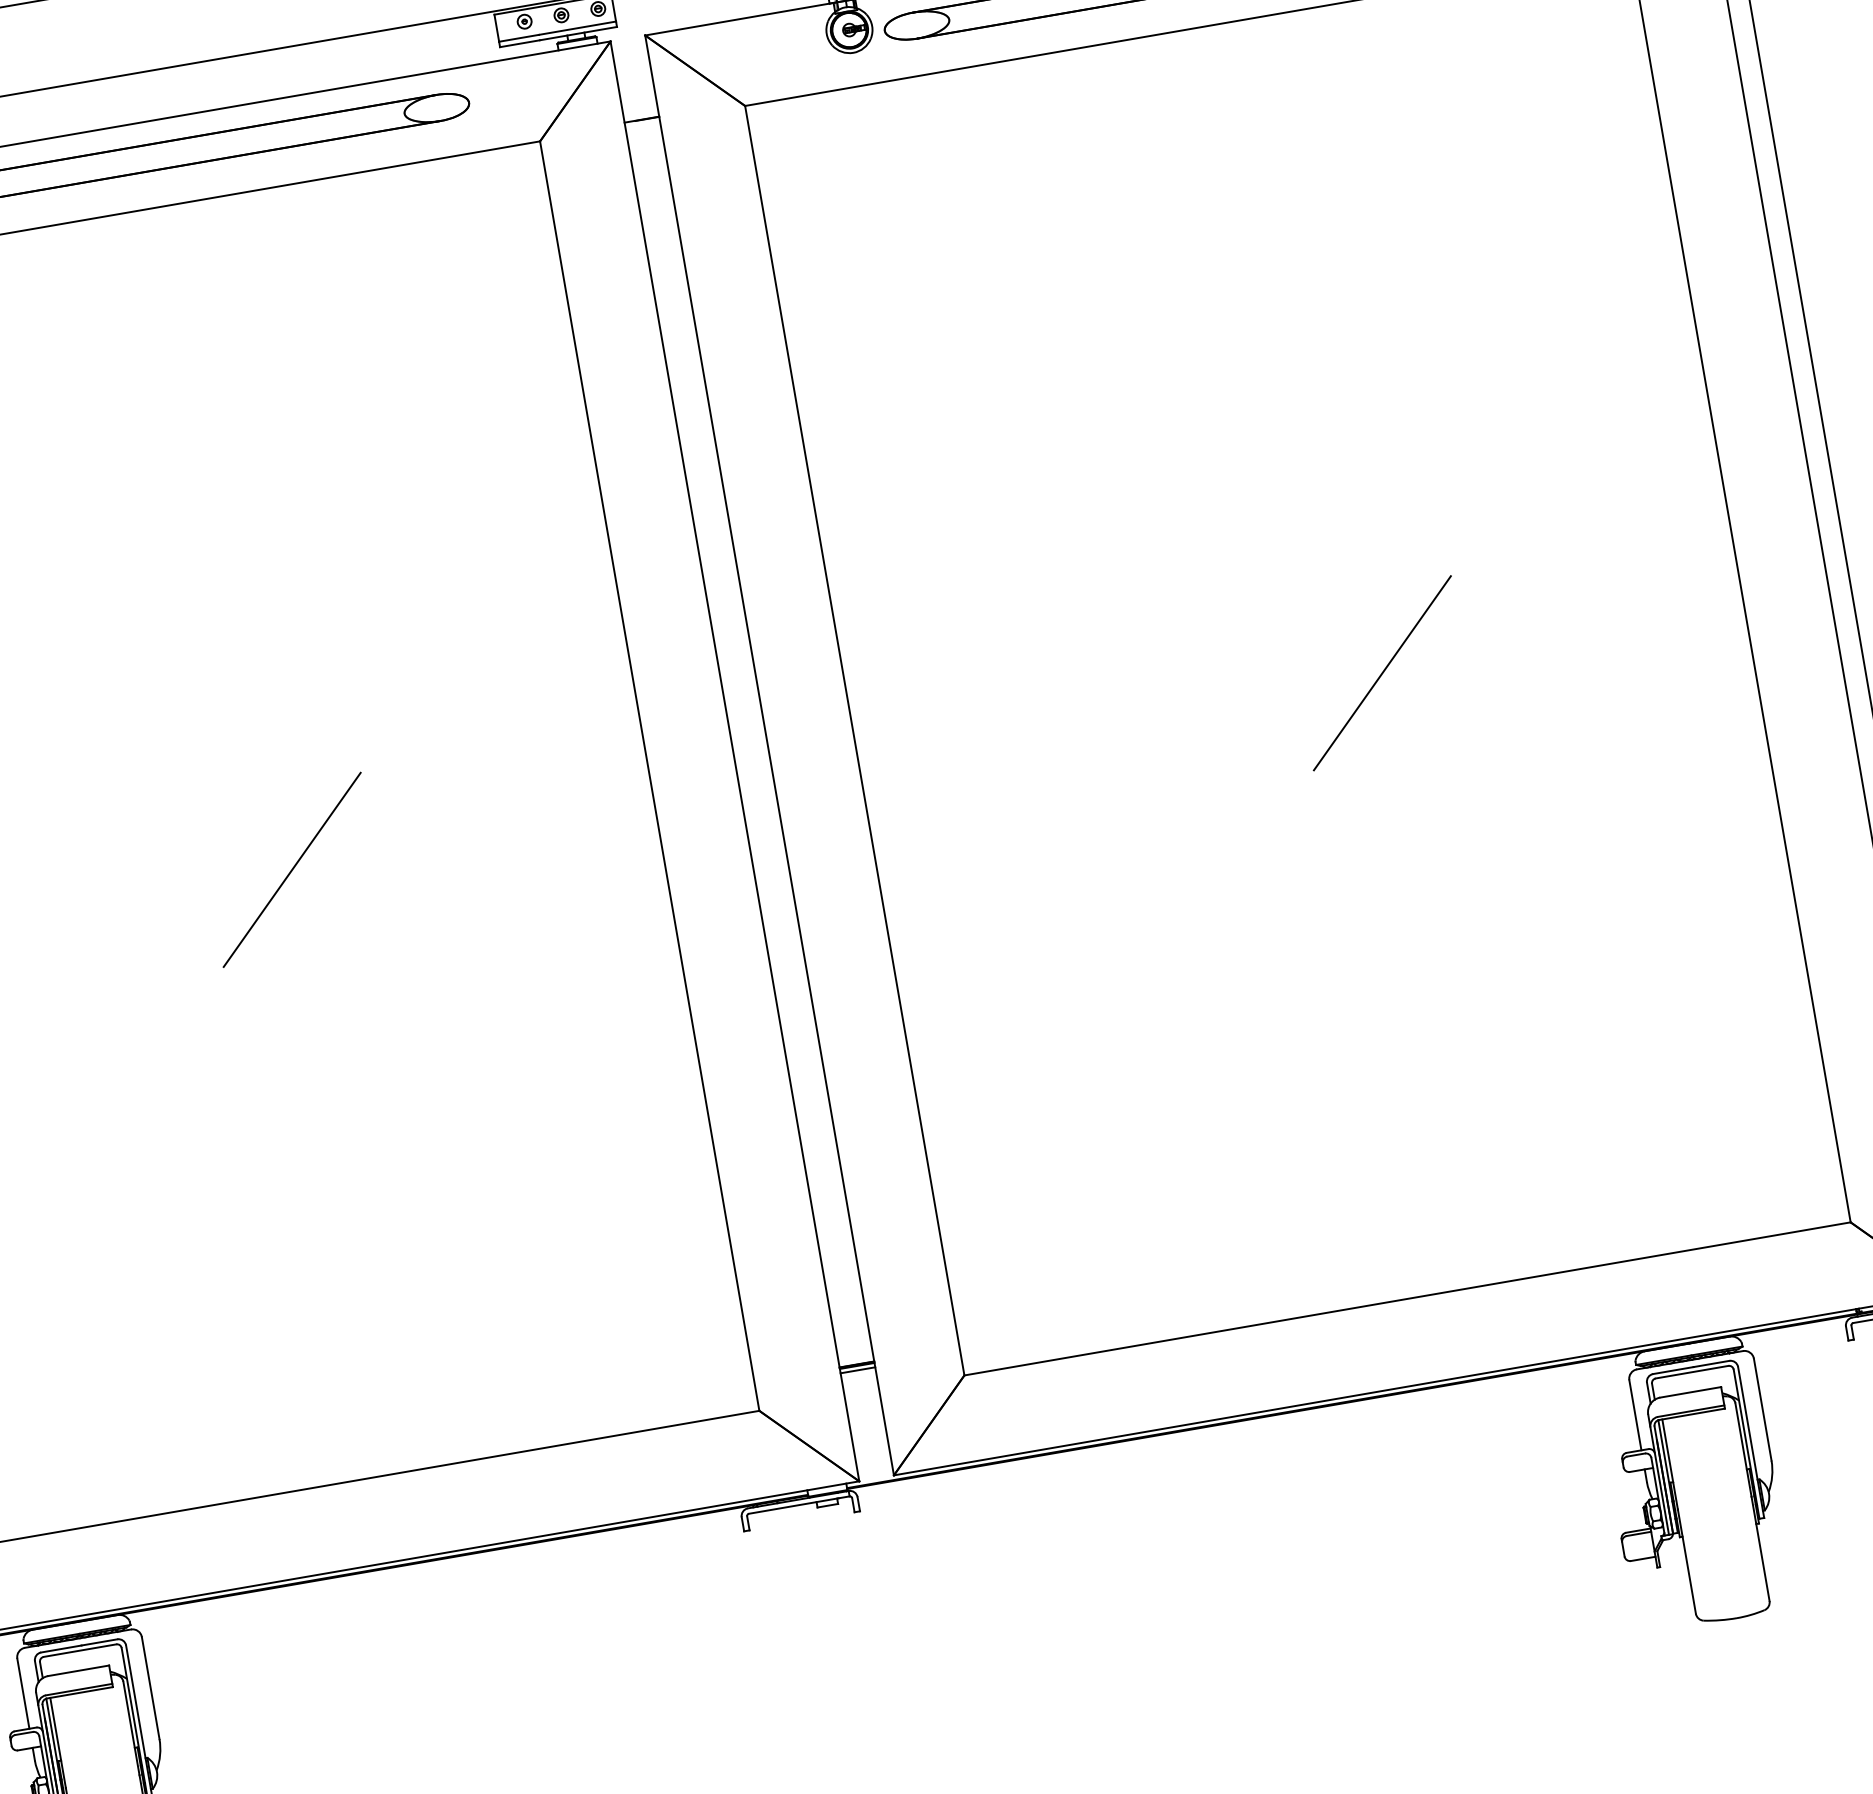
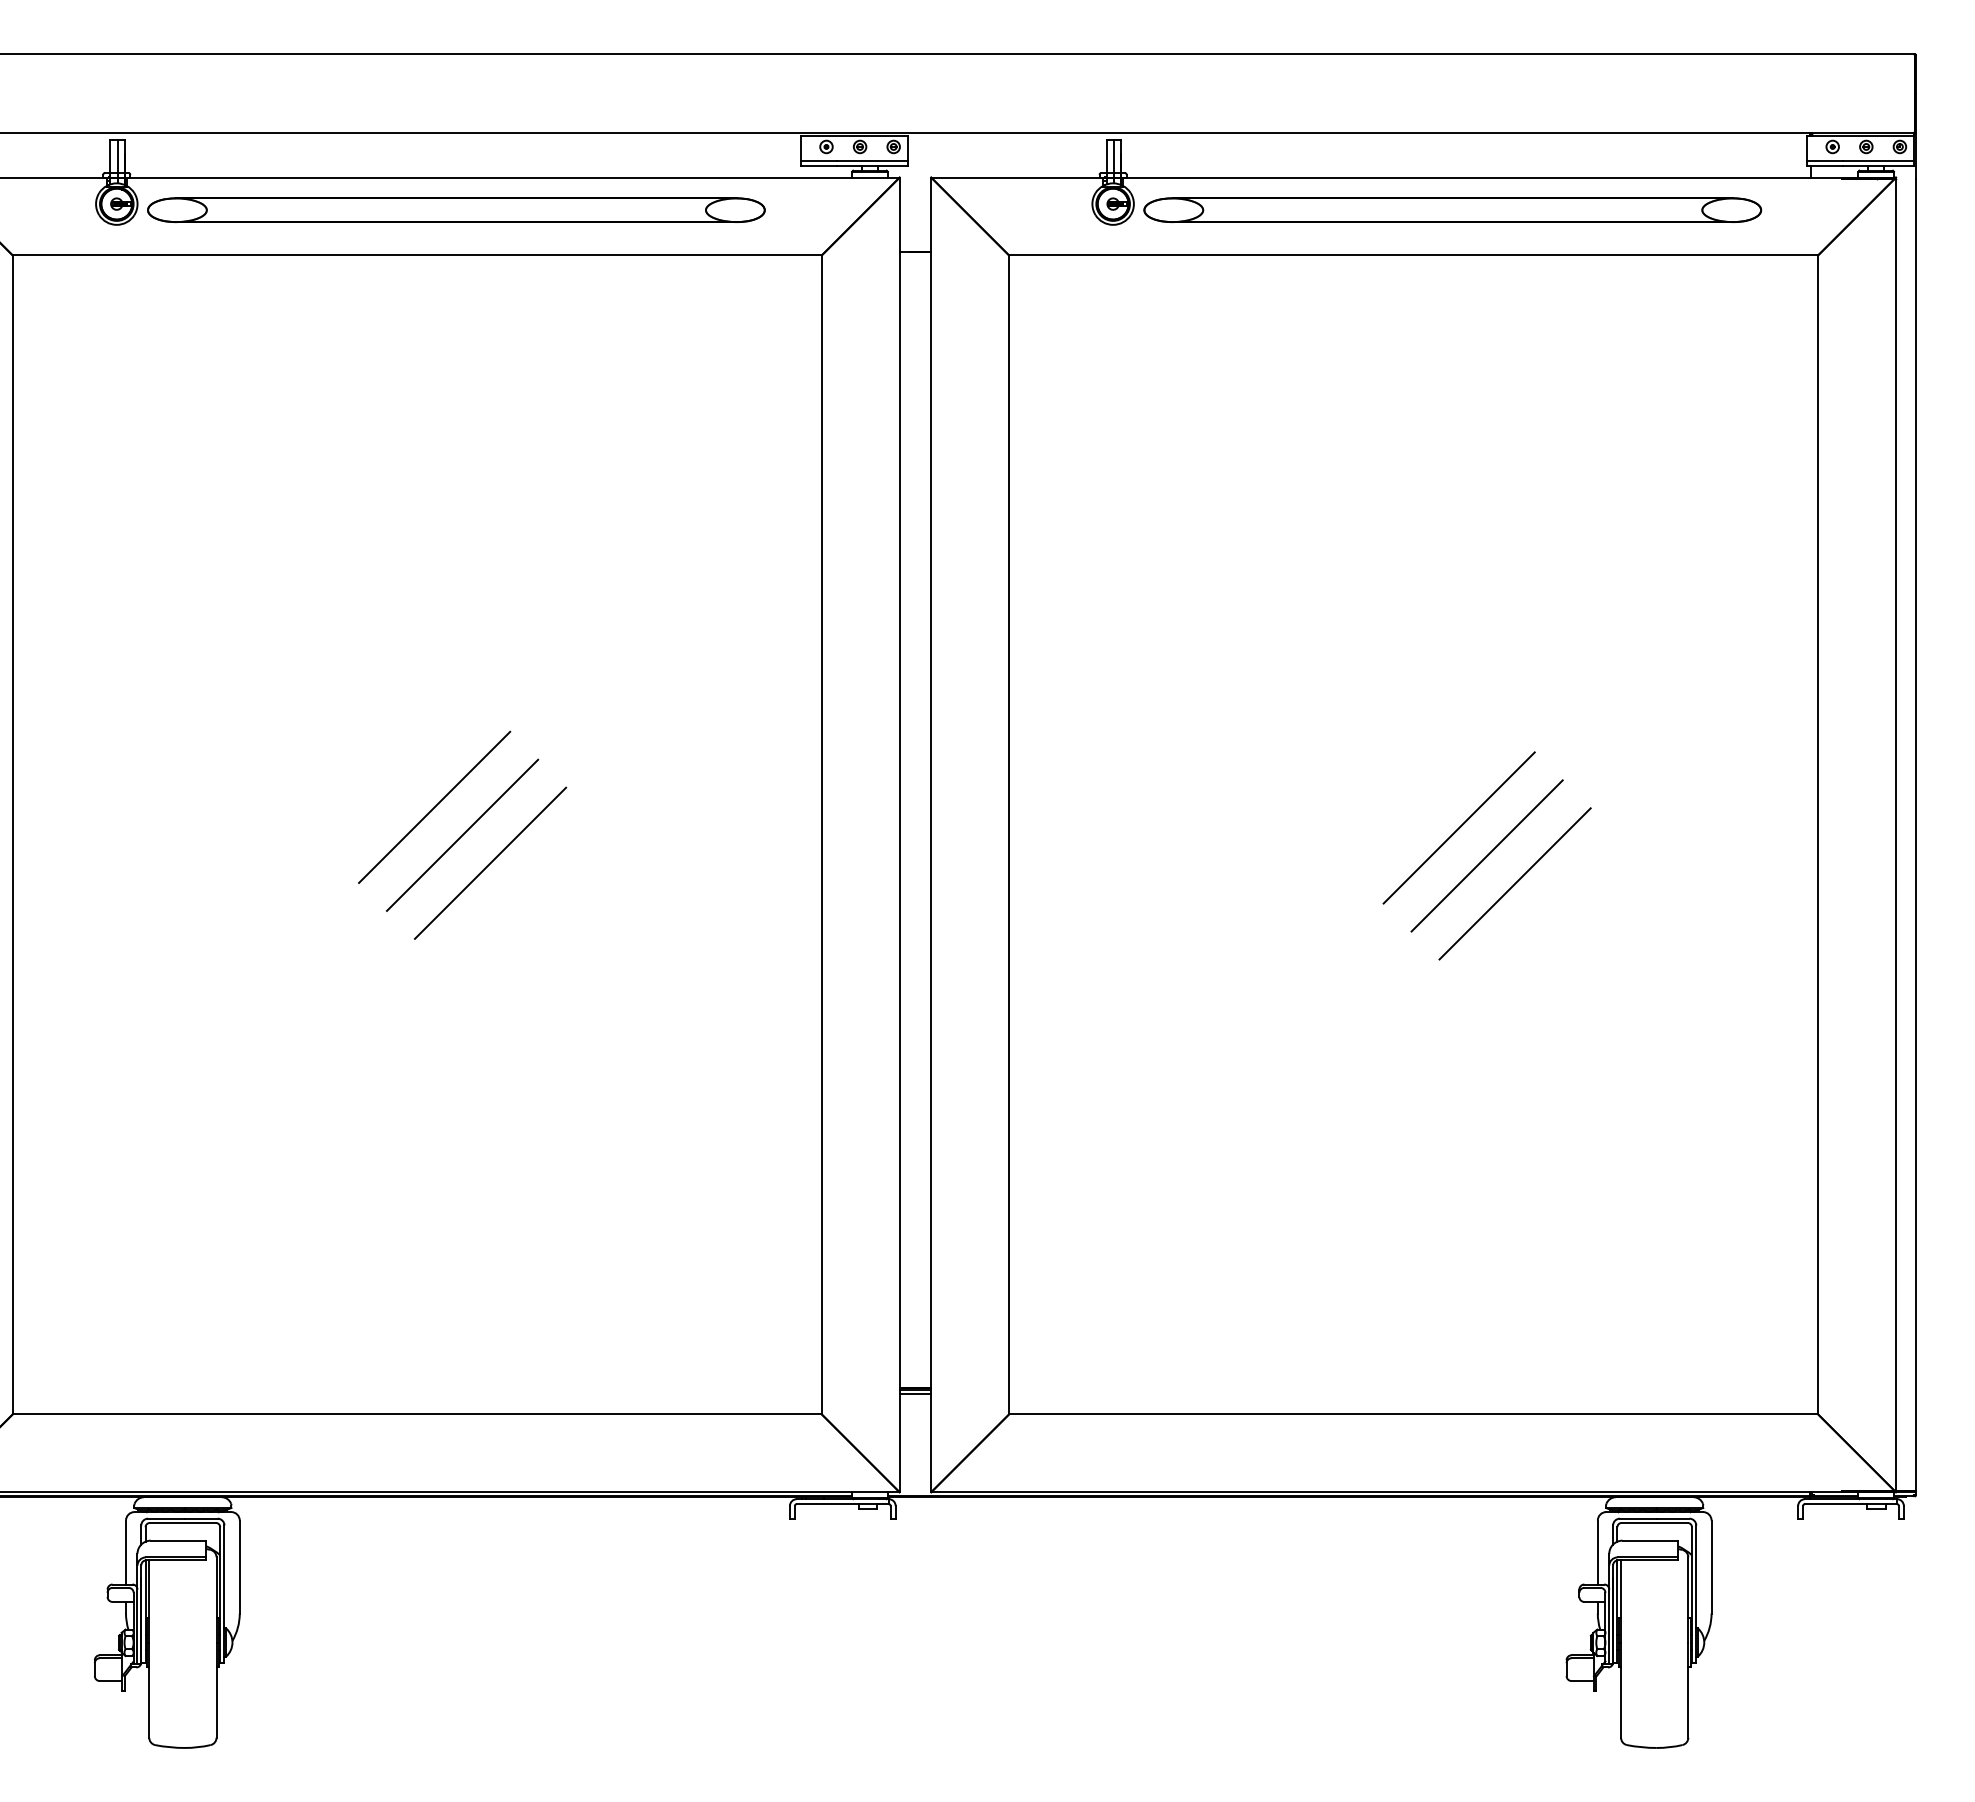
line: (1345, 647) -> (1458, 827), added
line: (1417, 698) -> (1514, 883), added
line: (220, 818) -> (434, 806), added
line: (256, 843) -> (462, 834), added

